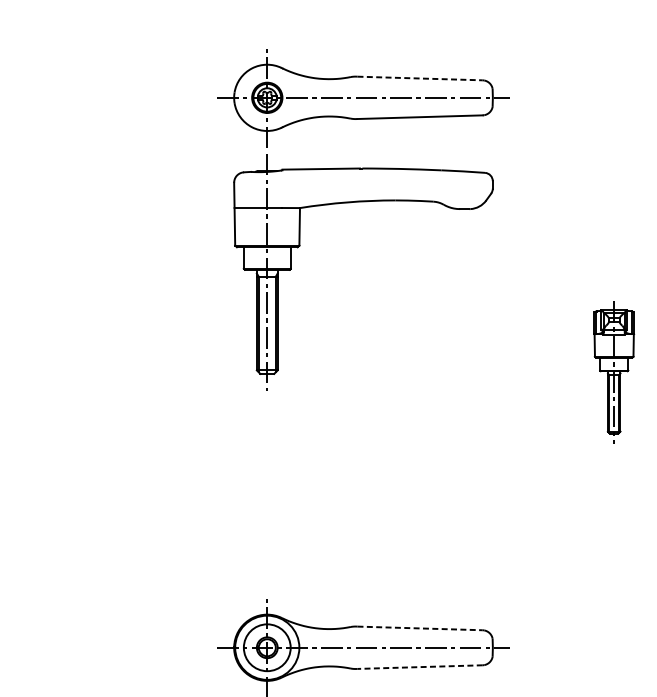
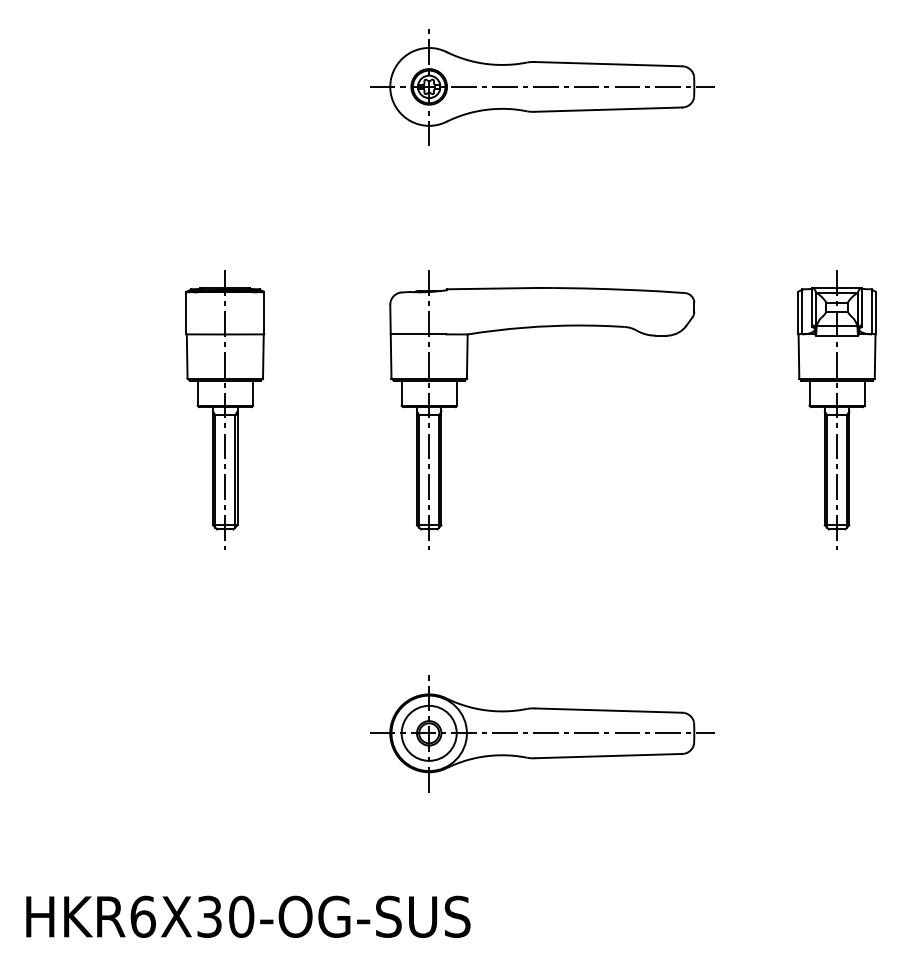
line: (419, 78) -> (608, 64), dashed -> solid
part: (299, 246) -> (467, 379), moved
part: (93, 372) -> (225, 409), added
part: (613, 372) -> (836, 409), size x1.67
line: (419, 628) -> (608, 710), dashed -> solid
line: (419, 667) -> (608, 756), dashed -> solid

